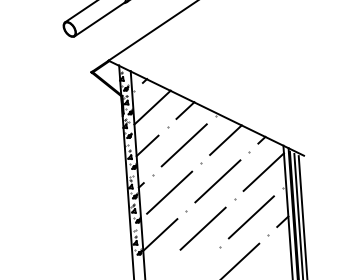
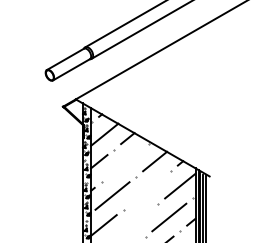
line: (184, 144) -> (125, 162), removed
line: (218, 181) -> (147, 190), removed
line: (203, 227) -> (134, 222), removed

